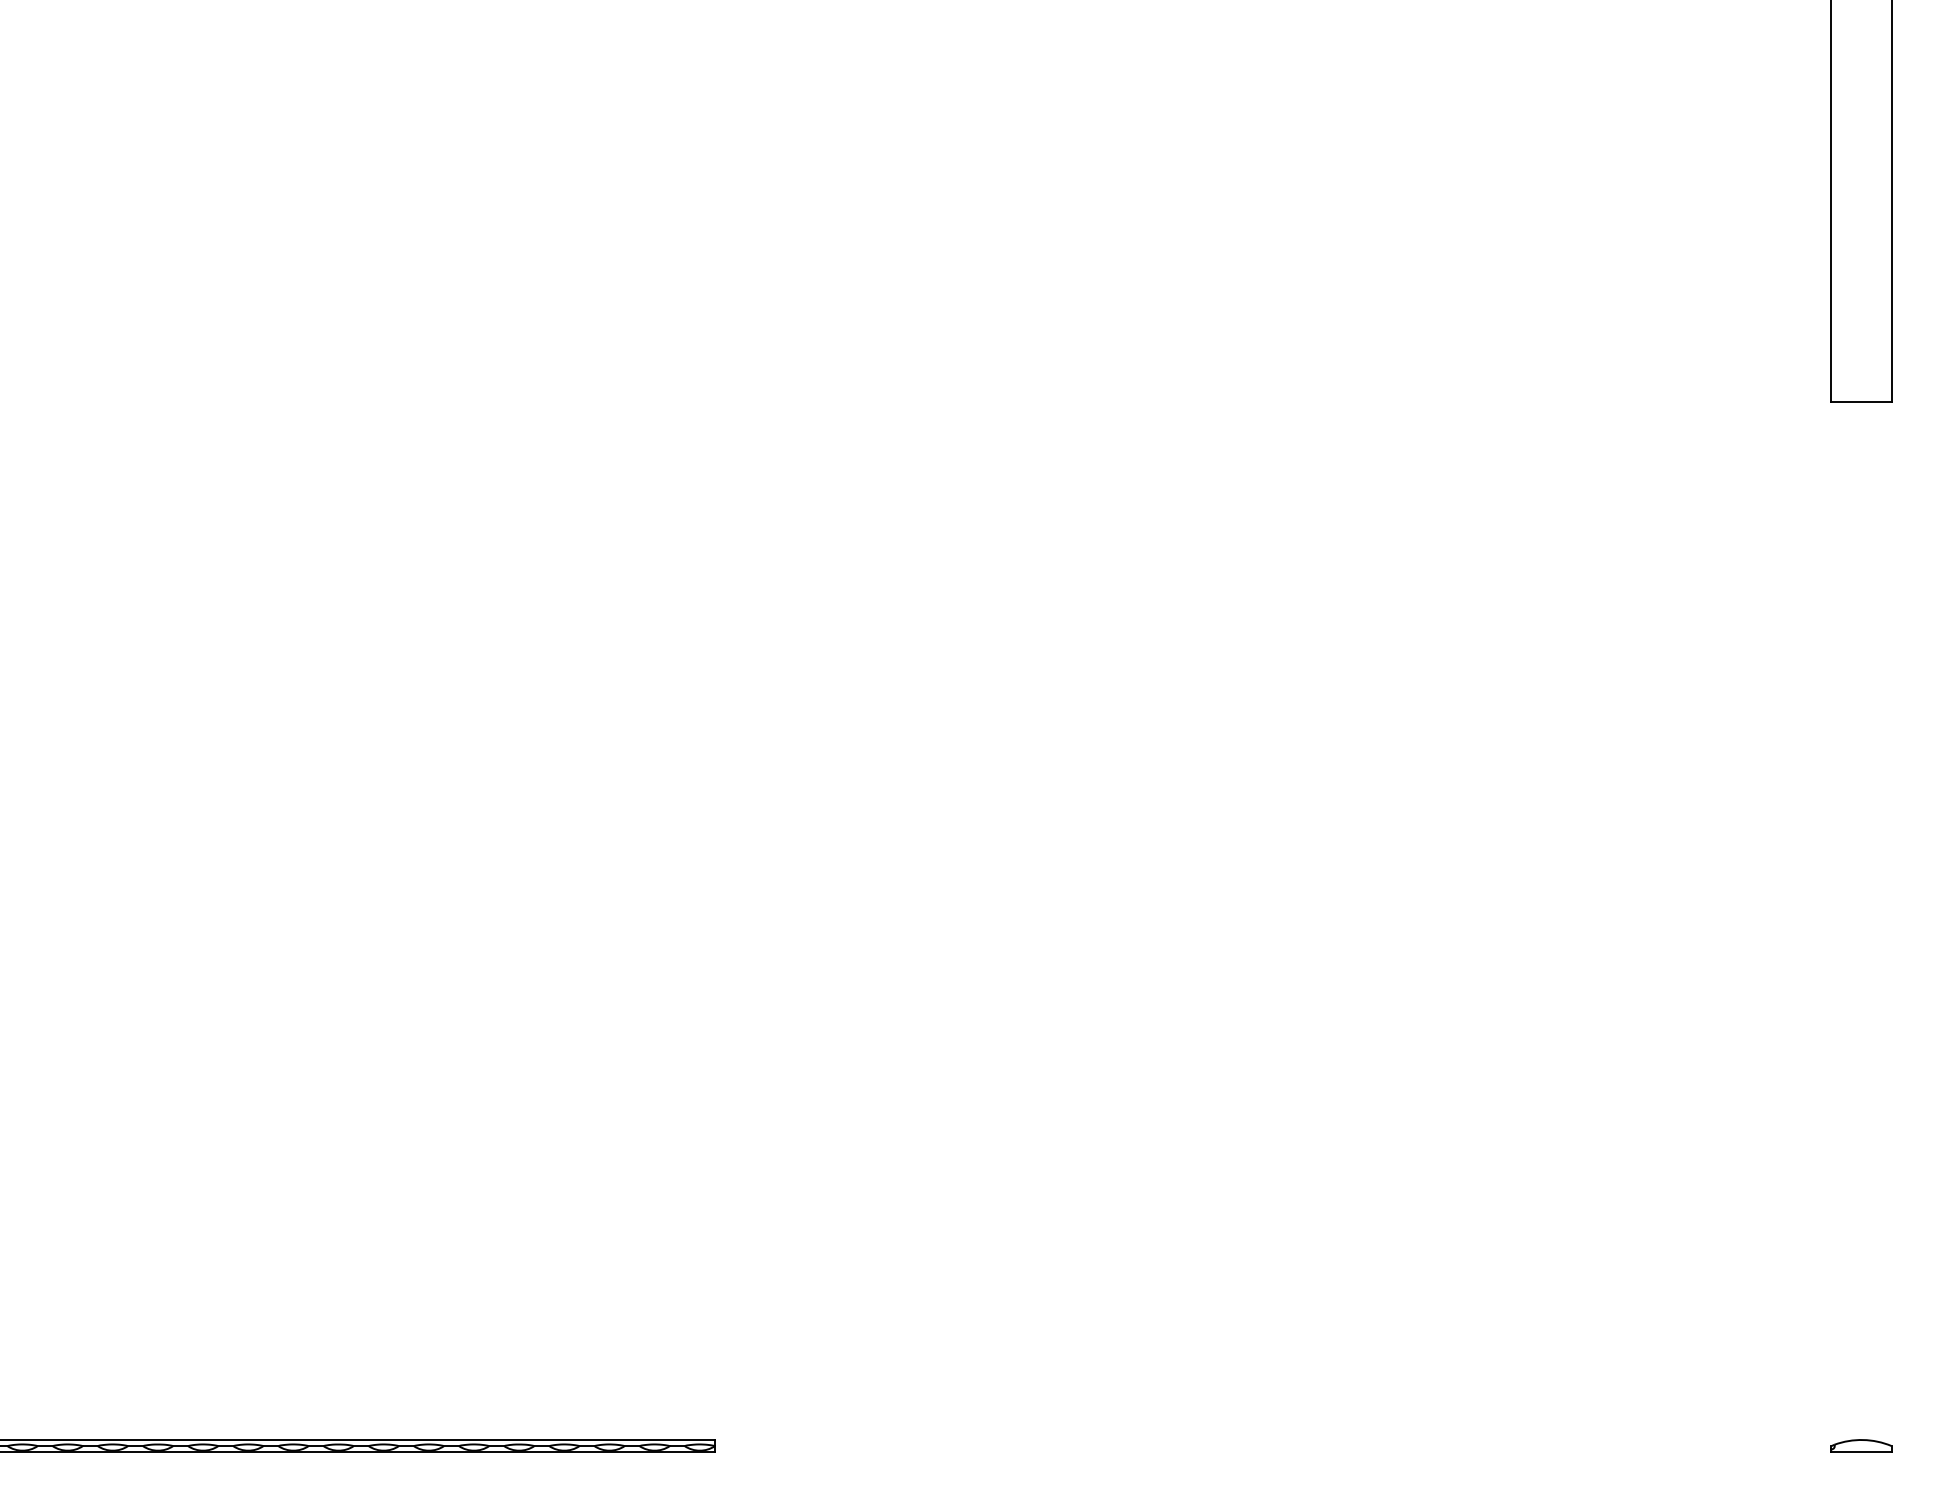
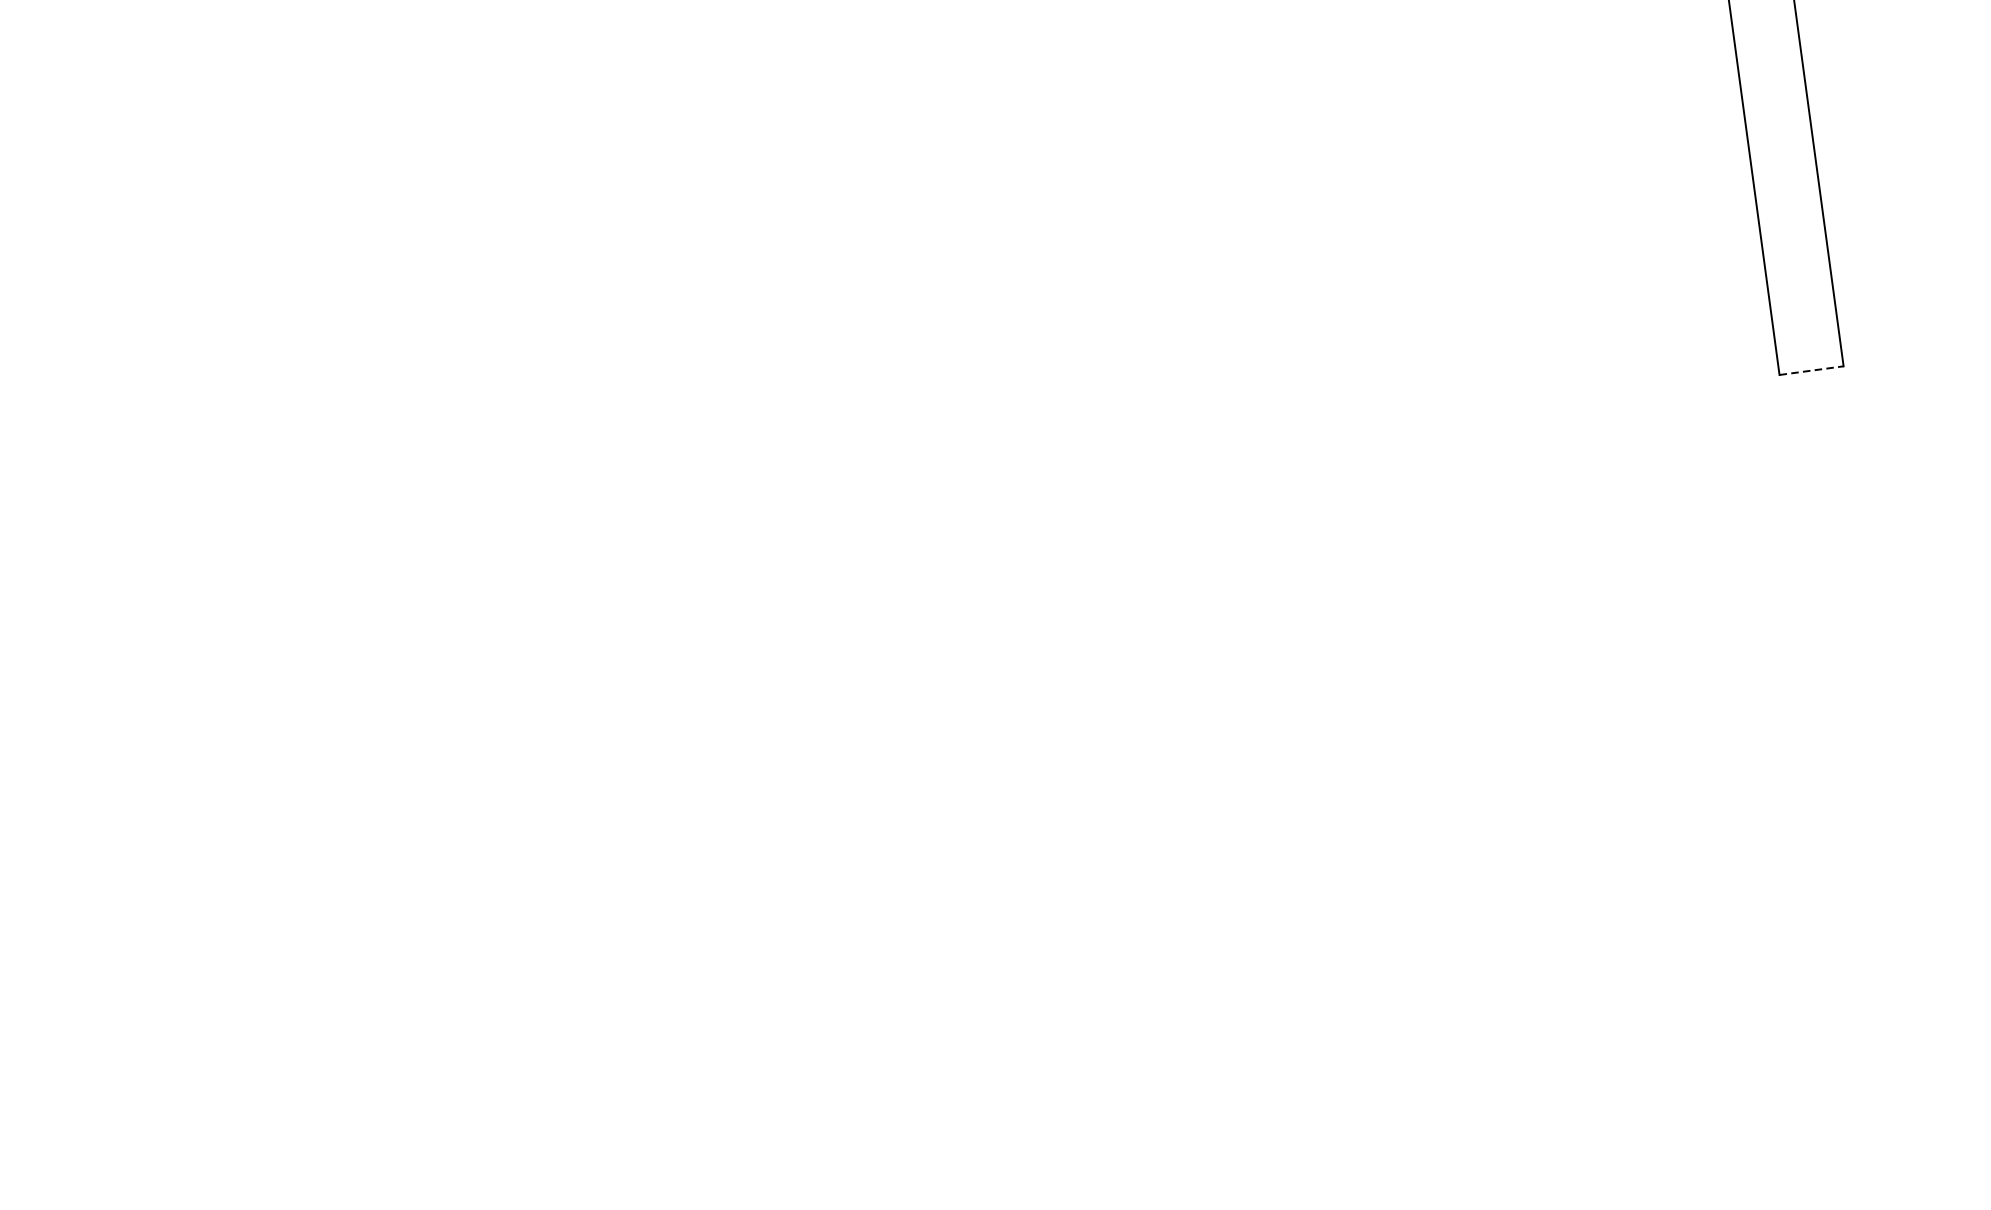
line: (1861, 402) -> (1811, 371), solid -> dashed

